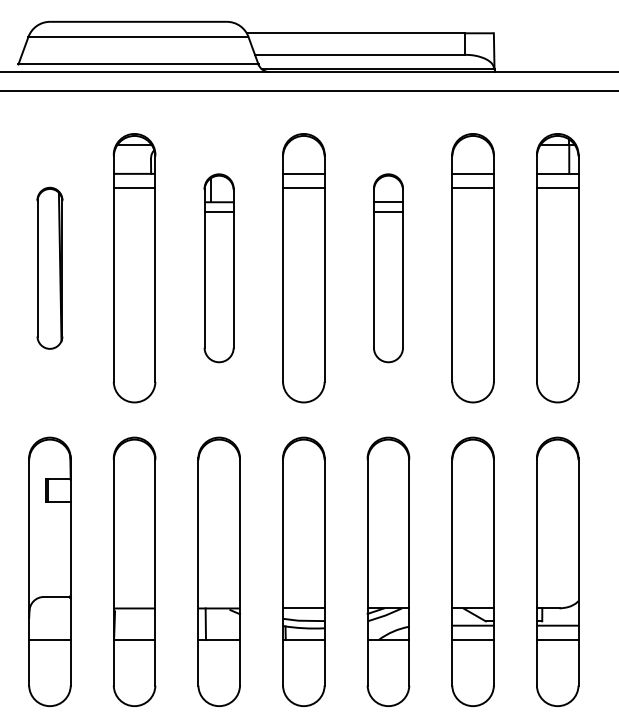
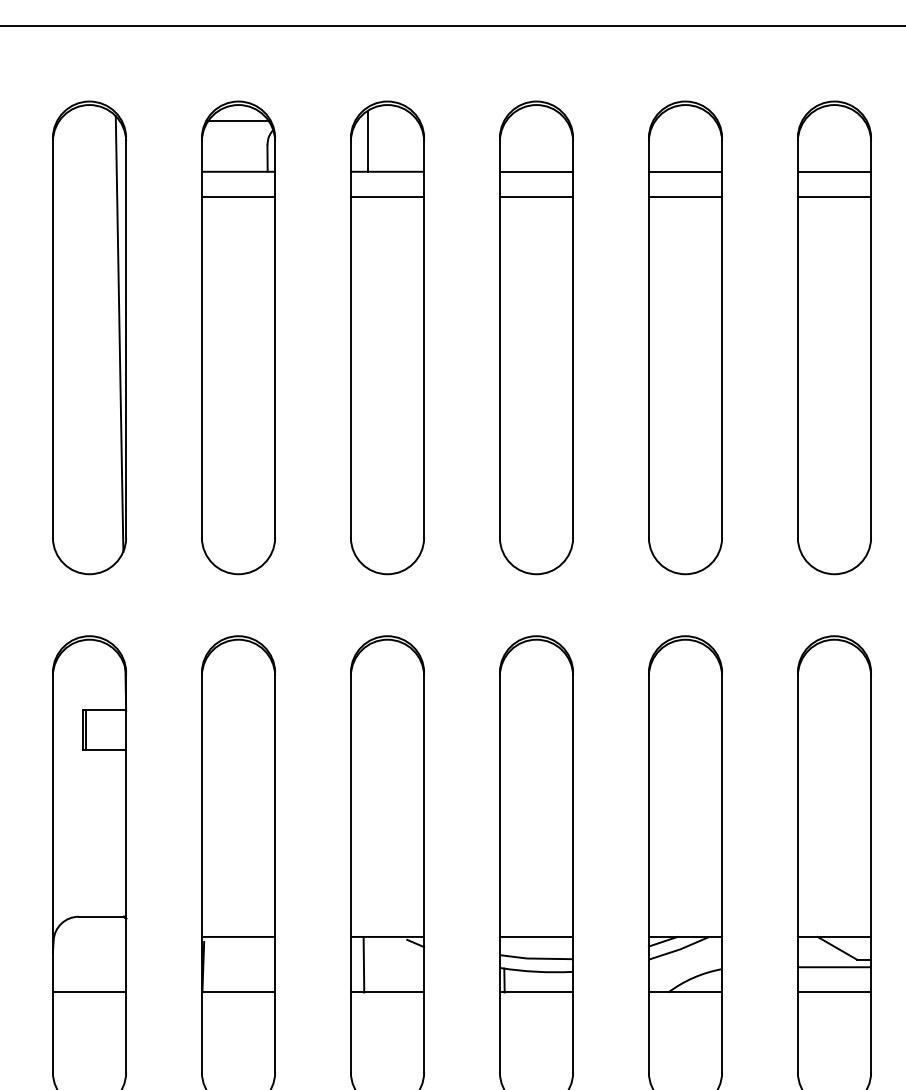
part: (49, 268) -> (88, 338), size x1.67
part: (218, 268) -> (386, 338), size x1.43
part: (388, 268) -> (685, 338), size x1.43

